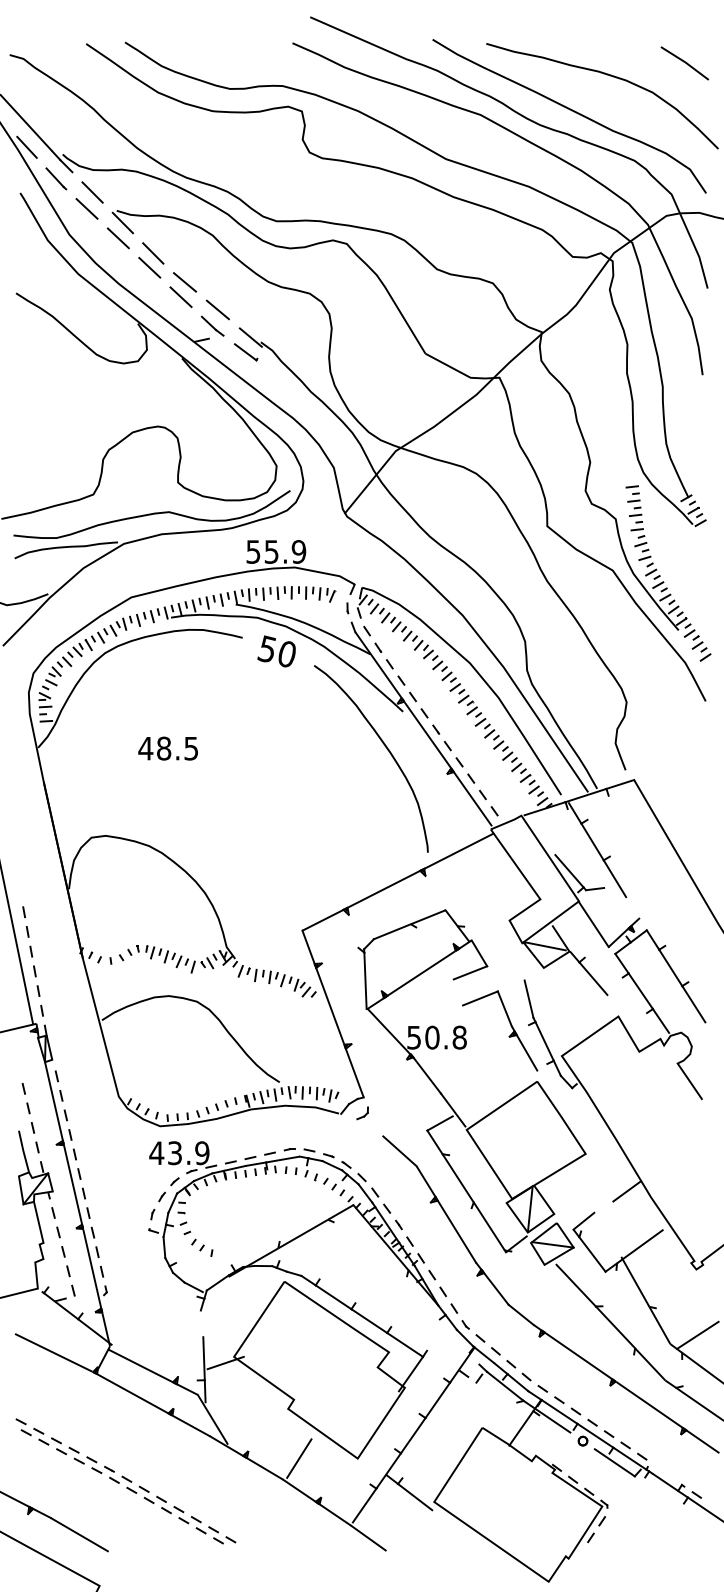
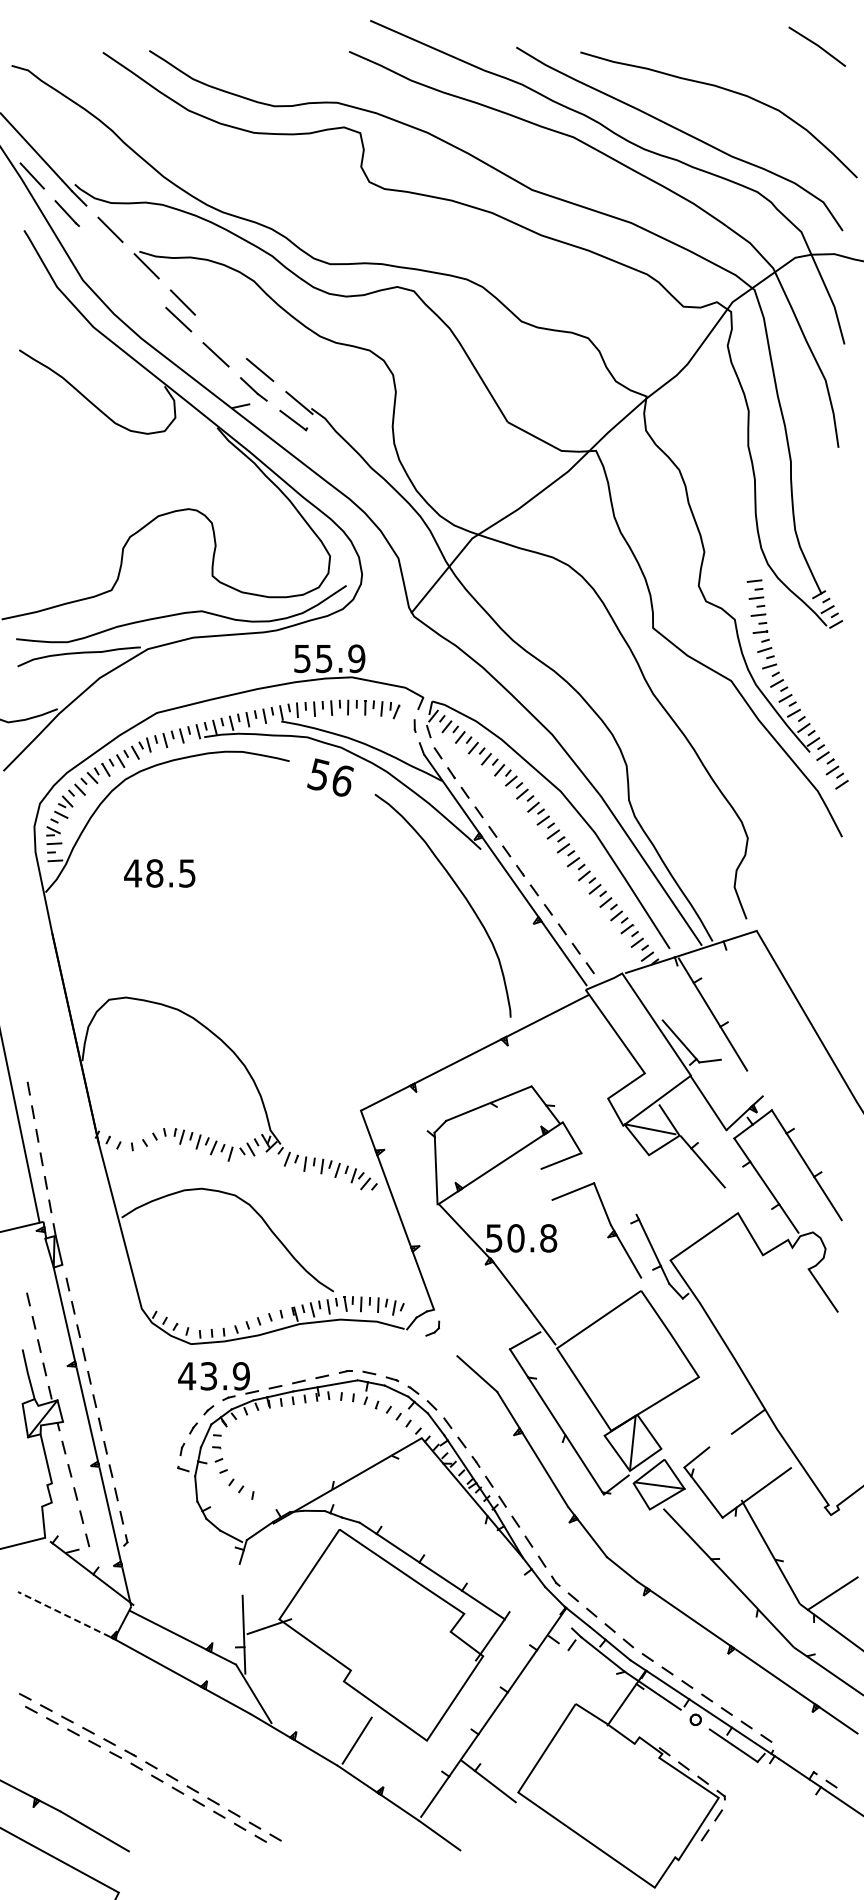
line: (685, 63) -> (817, 46), moved
line: (86, 208) -> (103, 249), removed
line: (117, 238) -> (140, 284), removed
line: (184, 282) -> (220, 337), removed
text: (286, 653) -> (342, 780), 50 -> 56
text: (168, 748) -> (159, 873), moved
line: (529, 999) -> (631, 1192), removed
line: (53, 1352) -> (63, 1613), solid -> dashed

